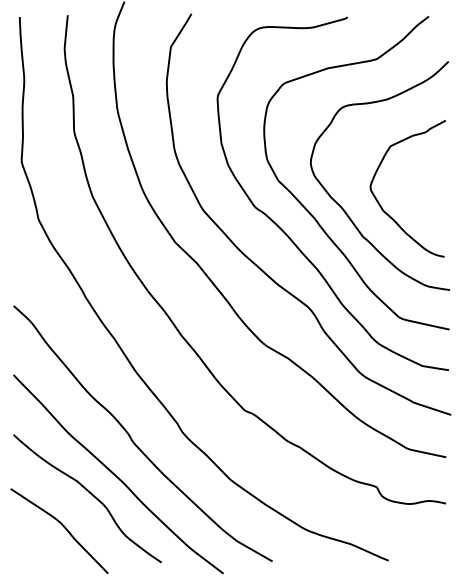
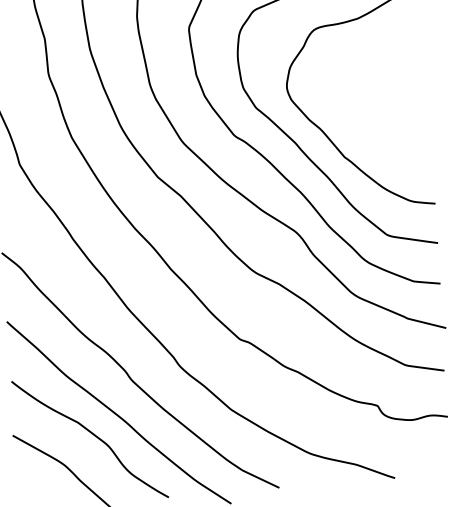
curve: (381, 205) -> (360, 124), removed

